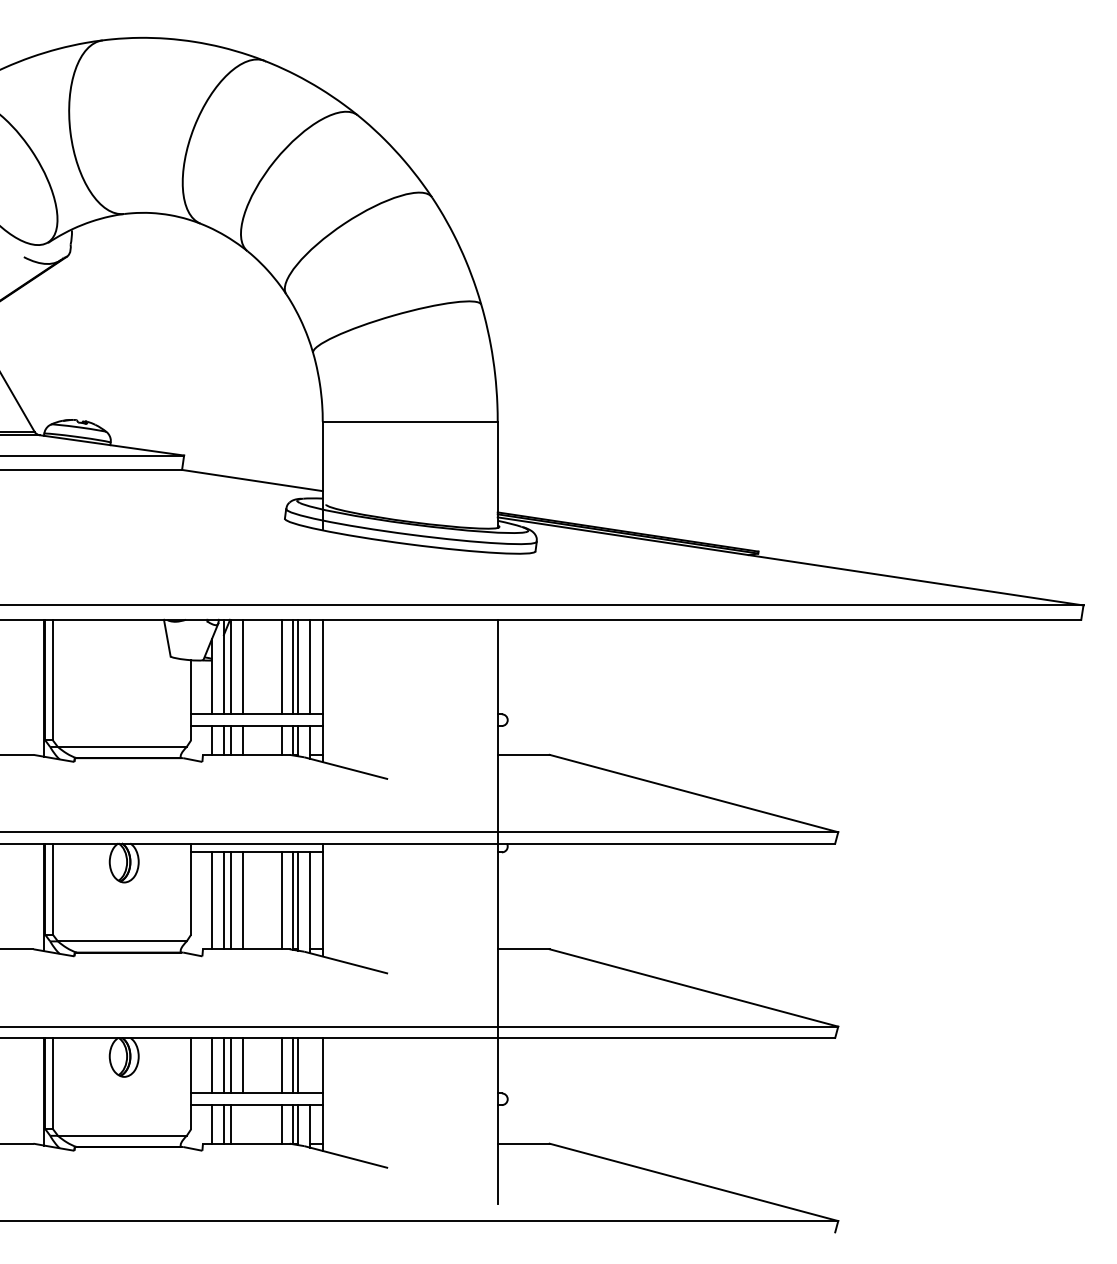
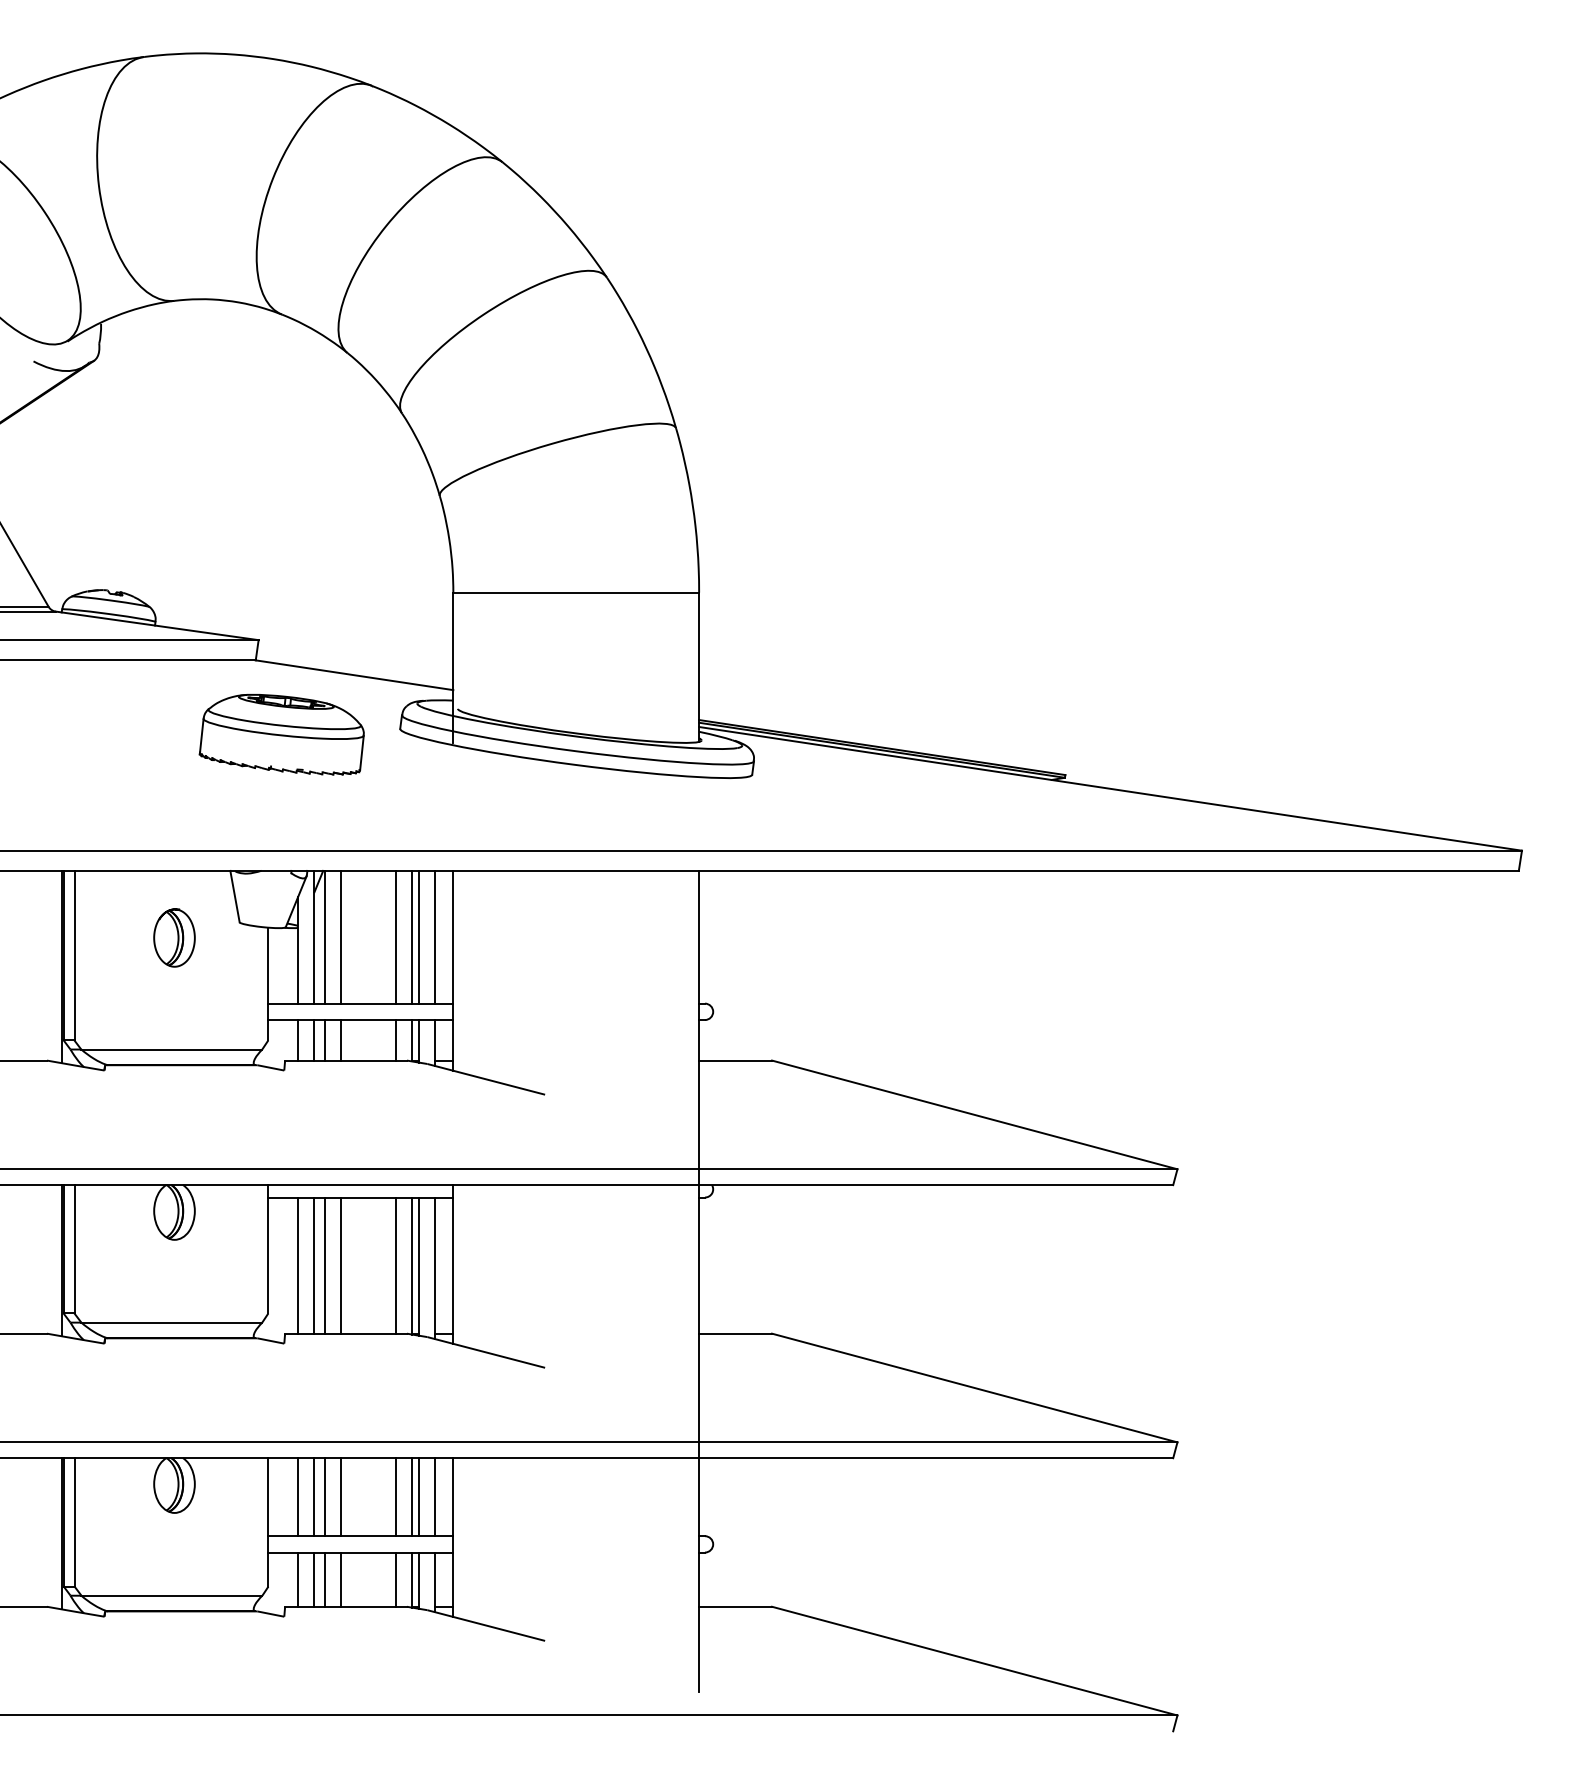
part: (200, 522) -> (281, 734), added
part: (124, 667) -> (174, 937), added
line: (310, 1065) -> (435, 1497), added
line: (243, 1124) -> (341, 1579), added

